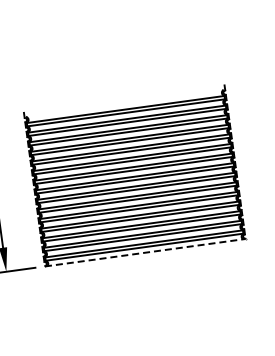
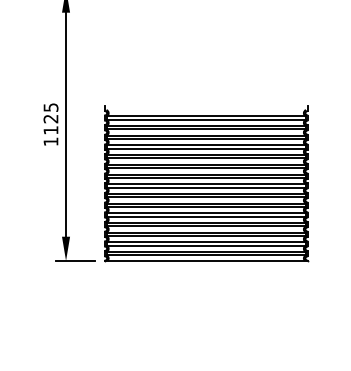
line: (145, 252) -> (206, 260), dashed -> solid

